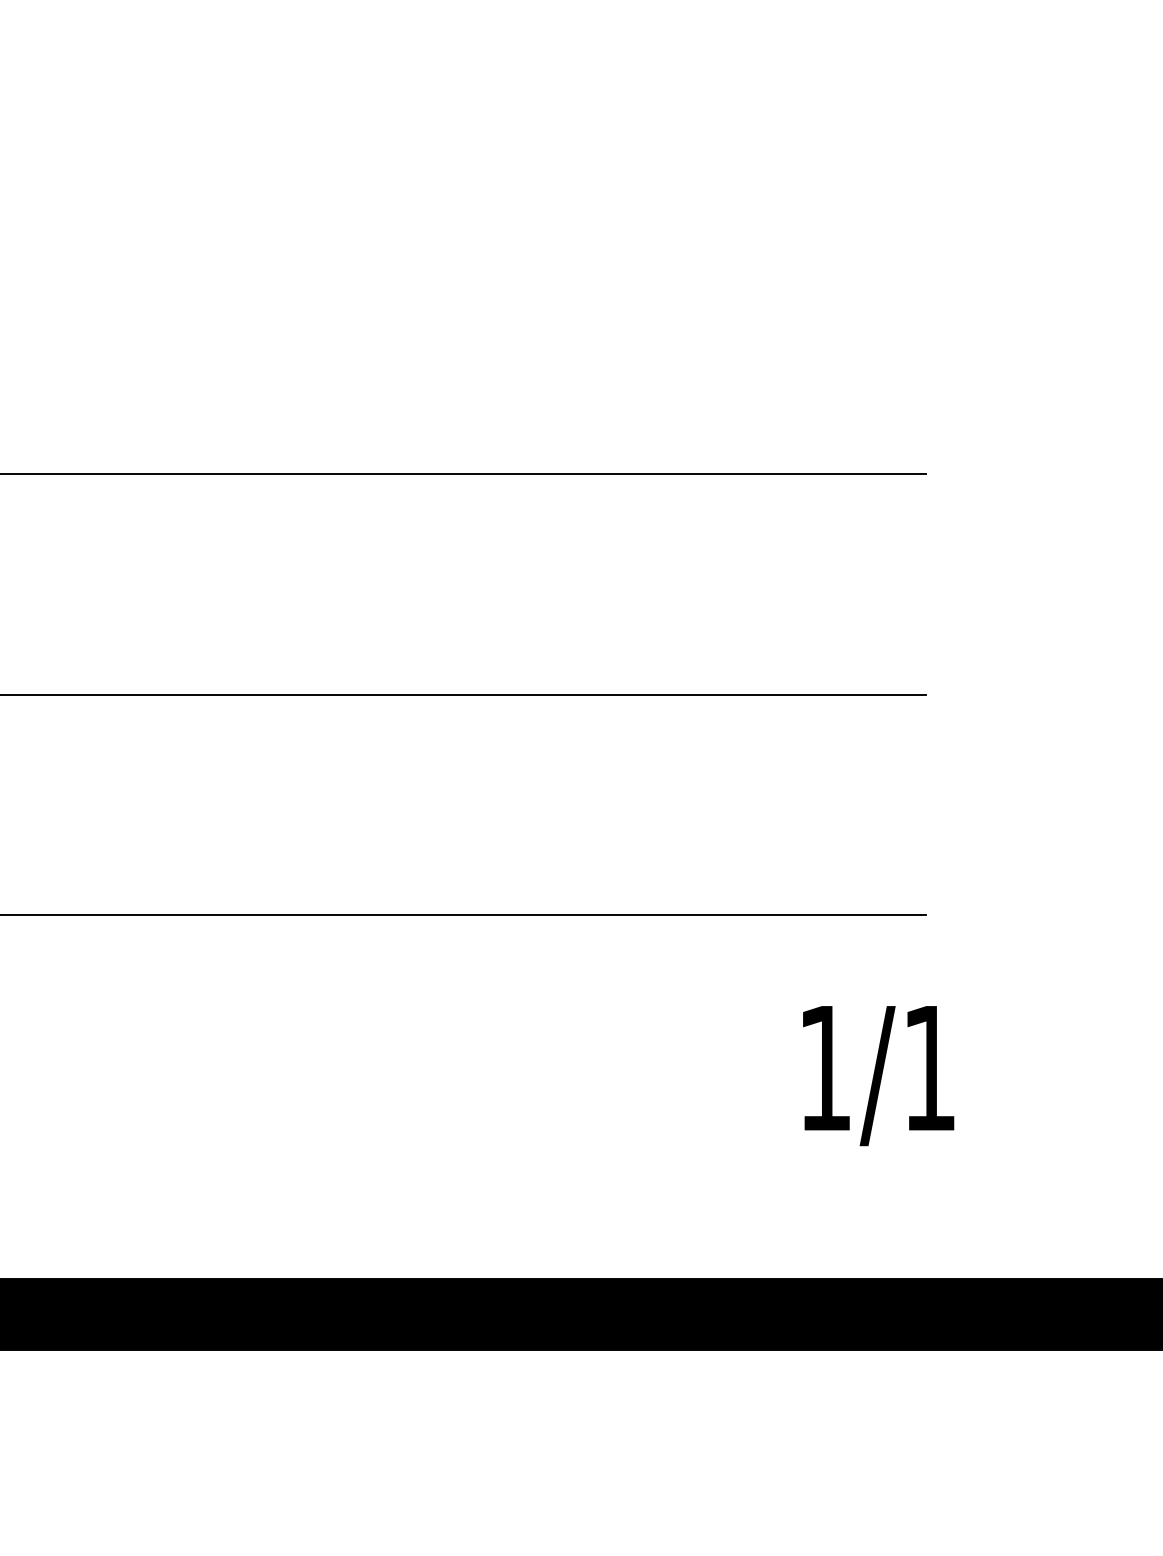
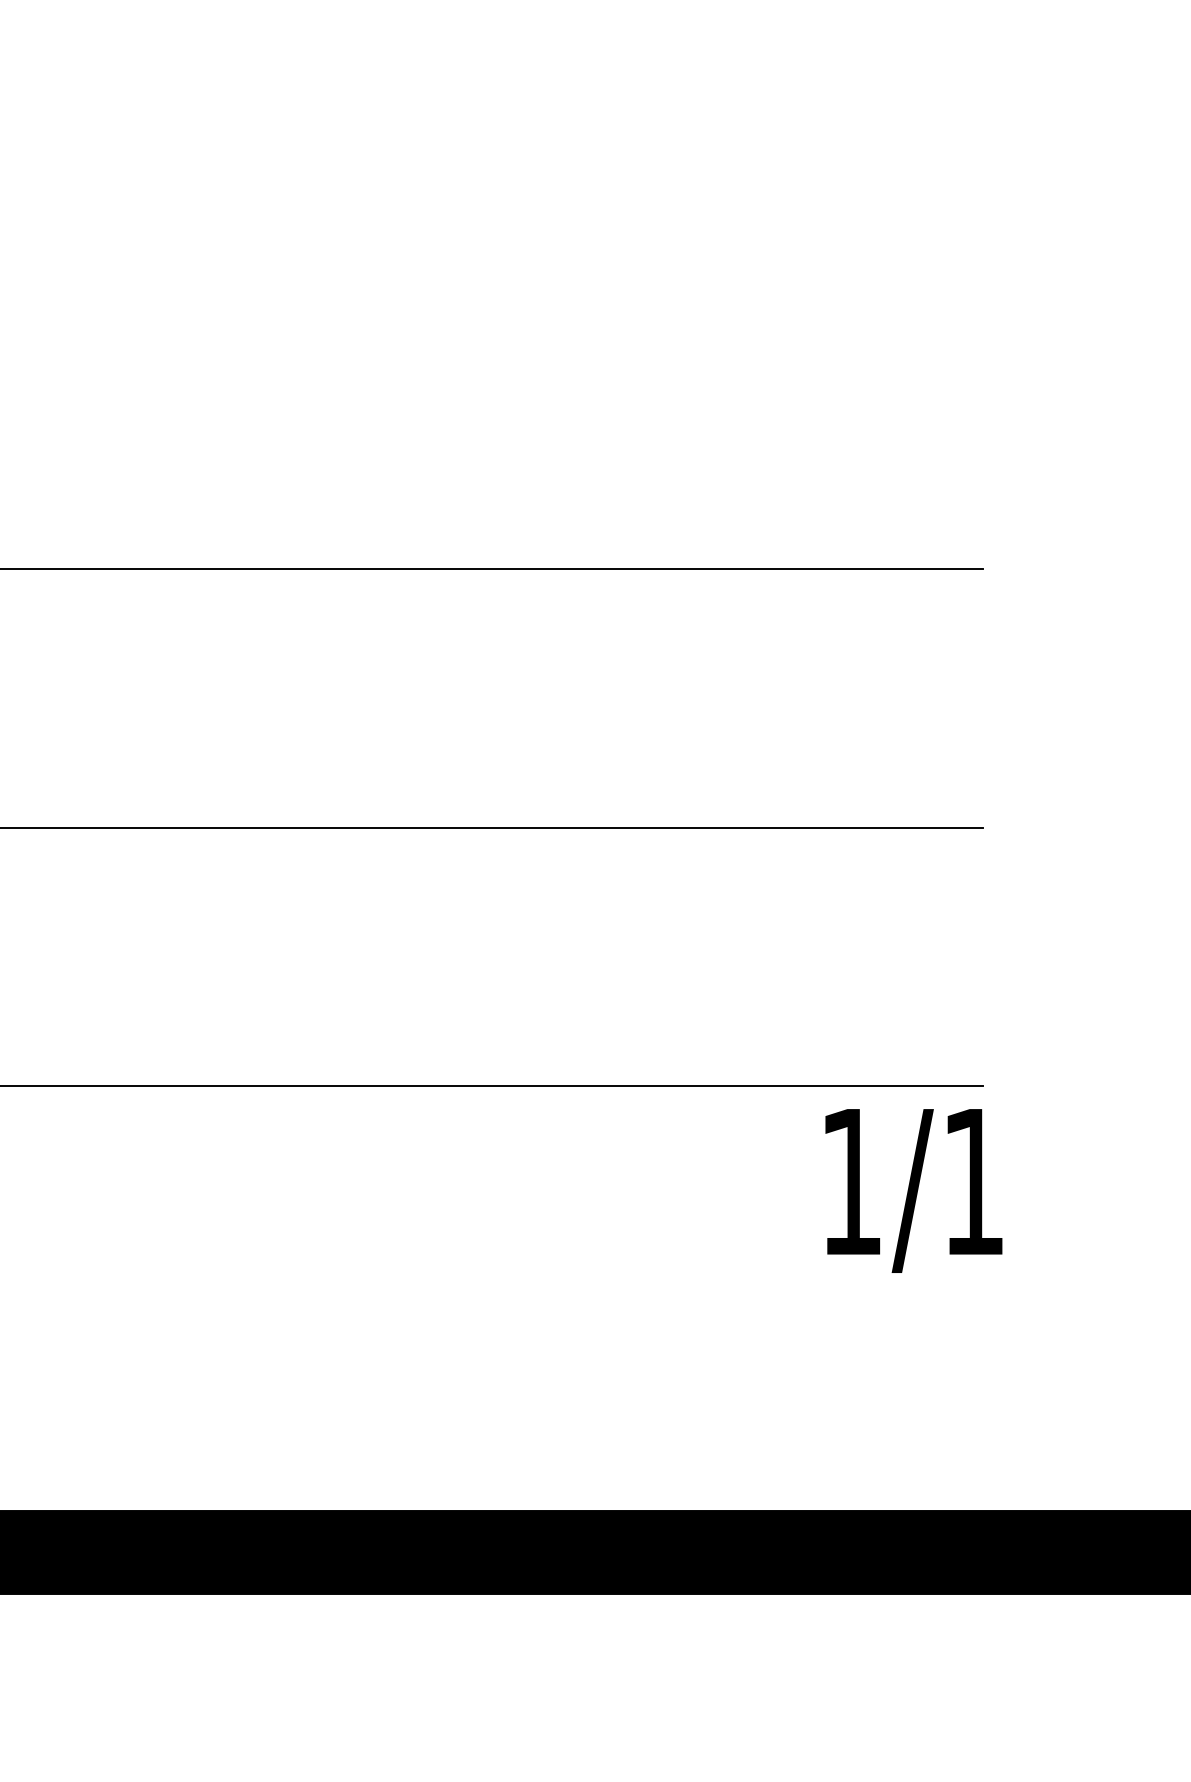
text: (878, 1076) -> (913, 1191), moved

